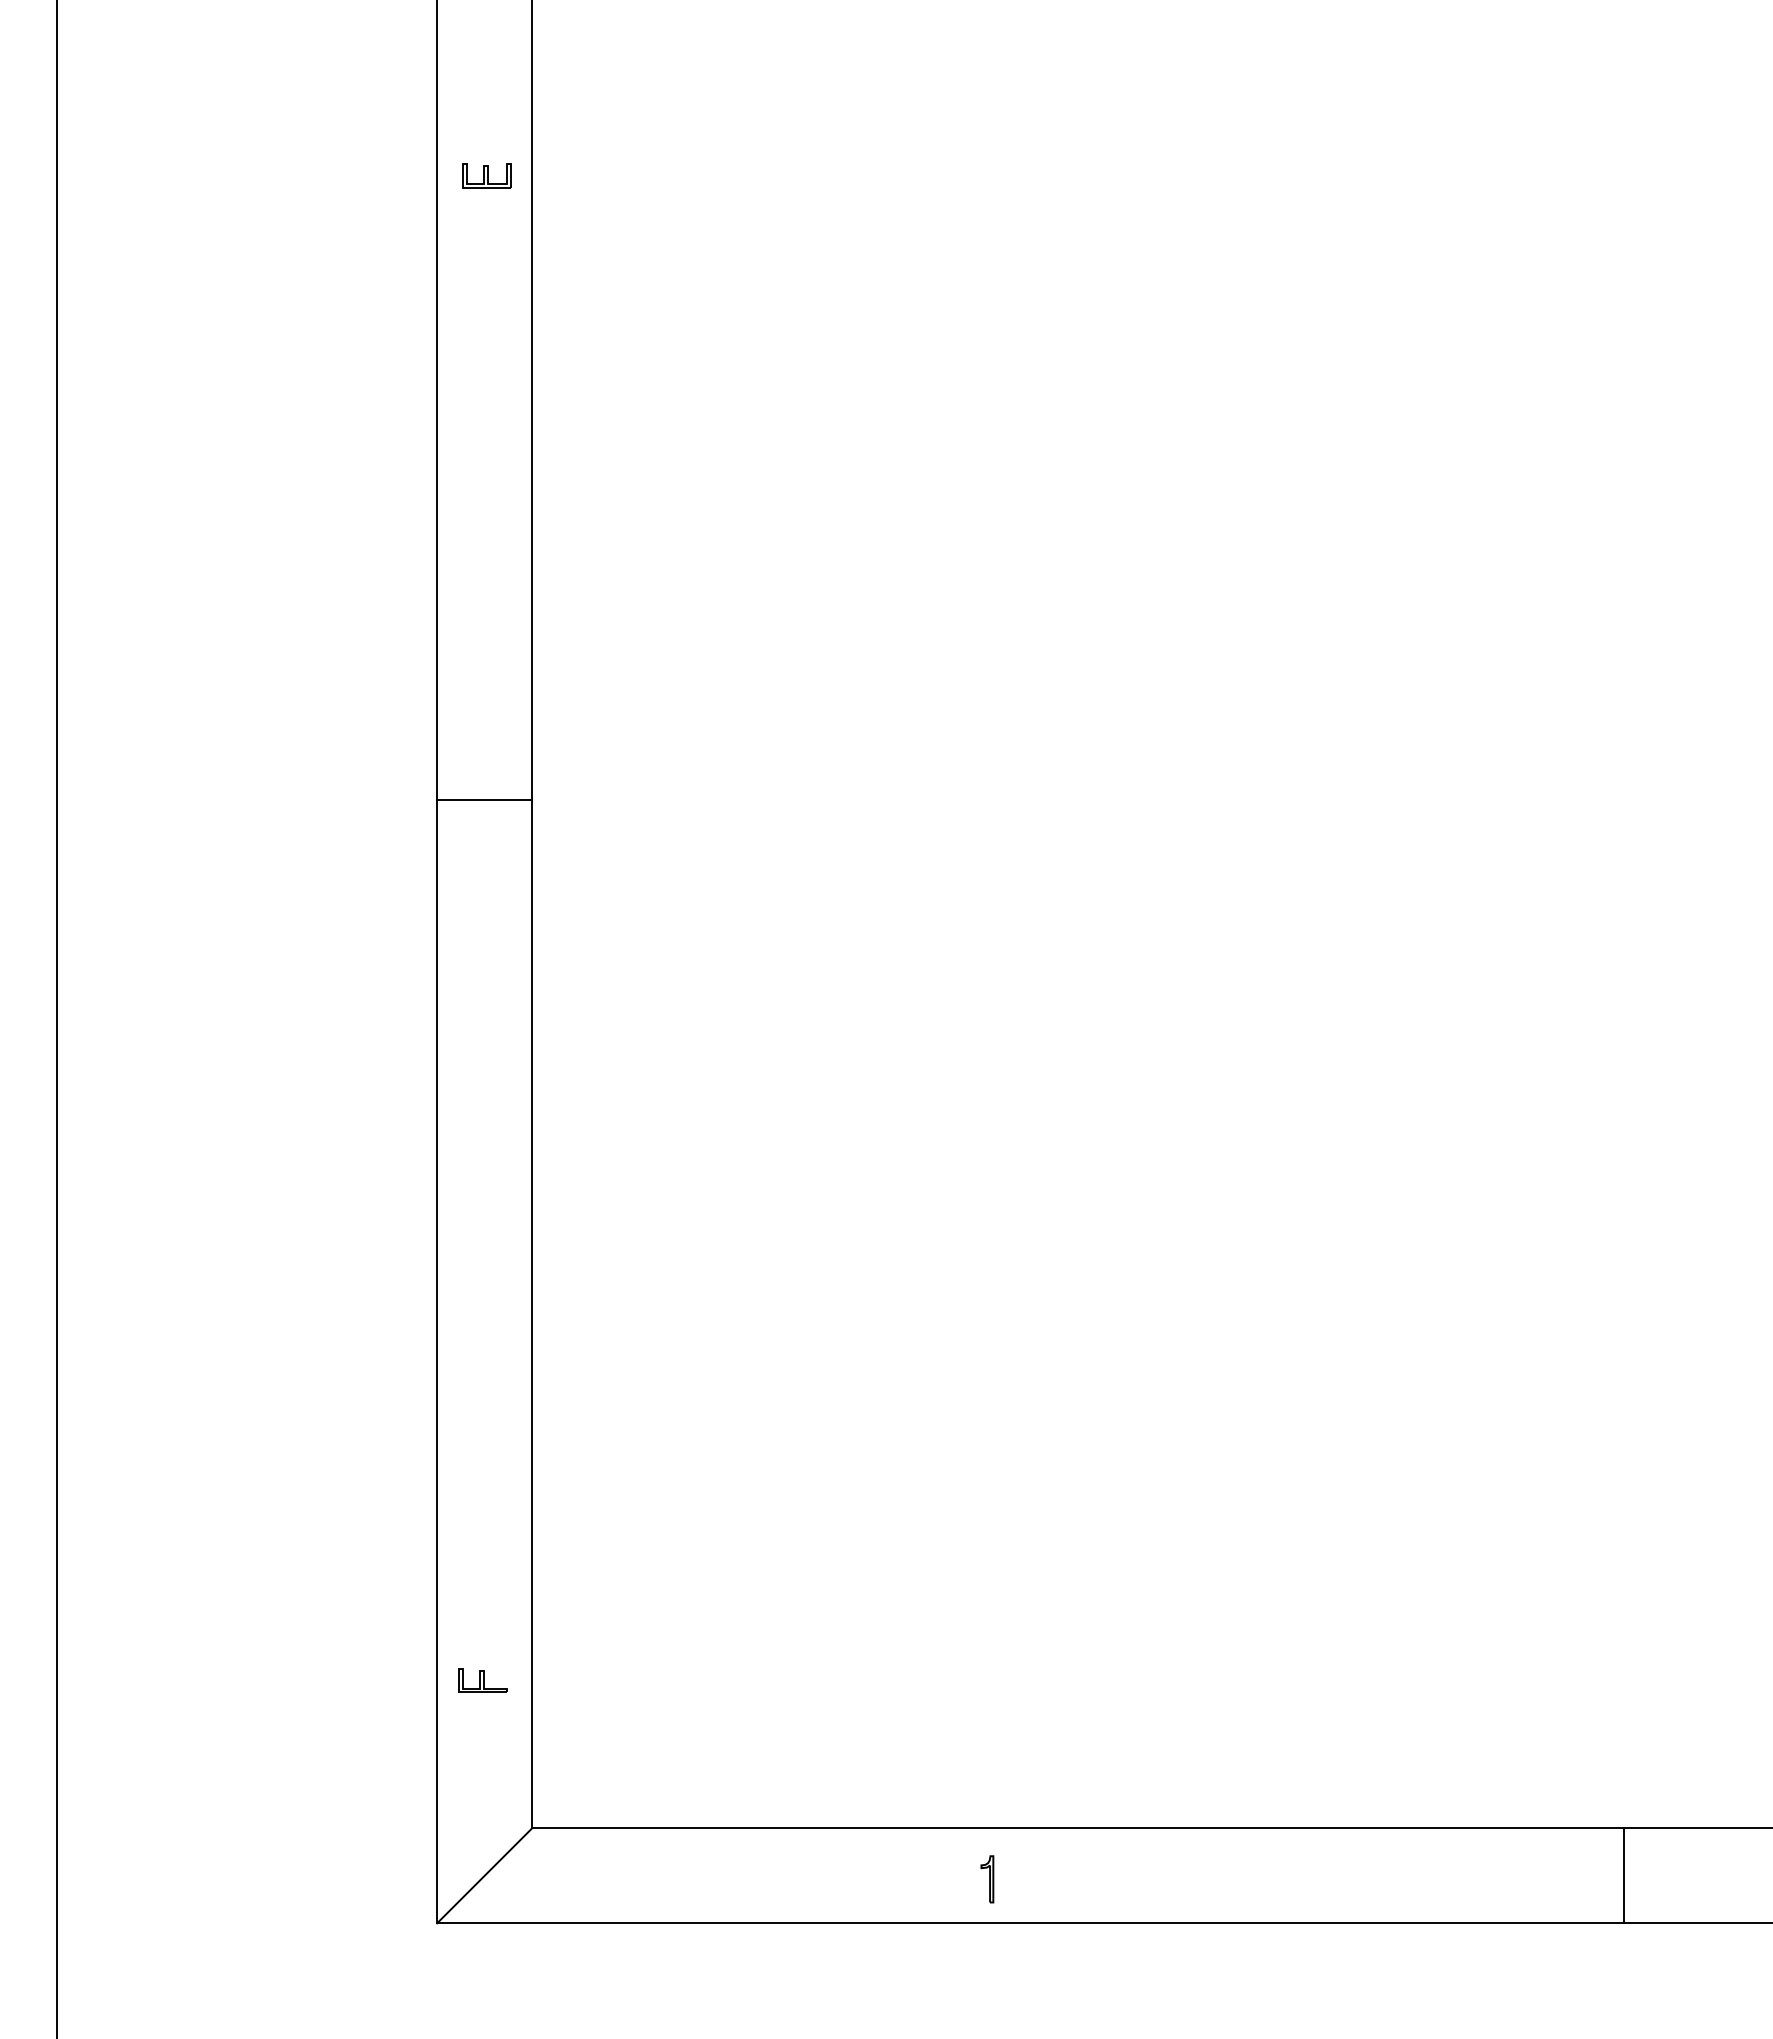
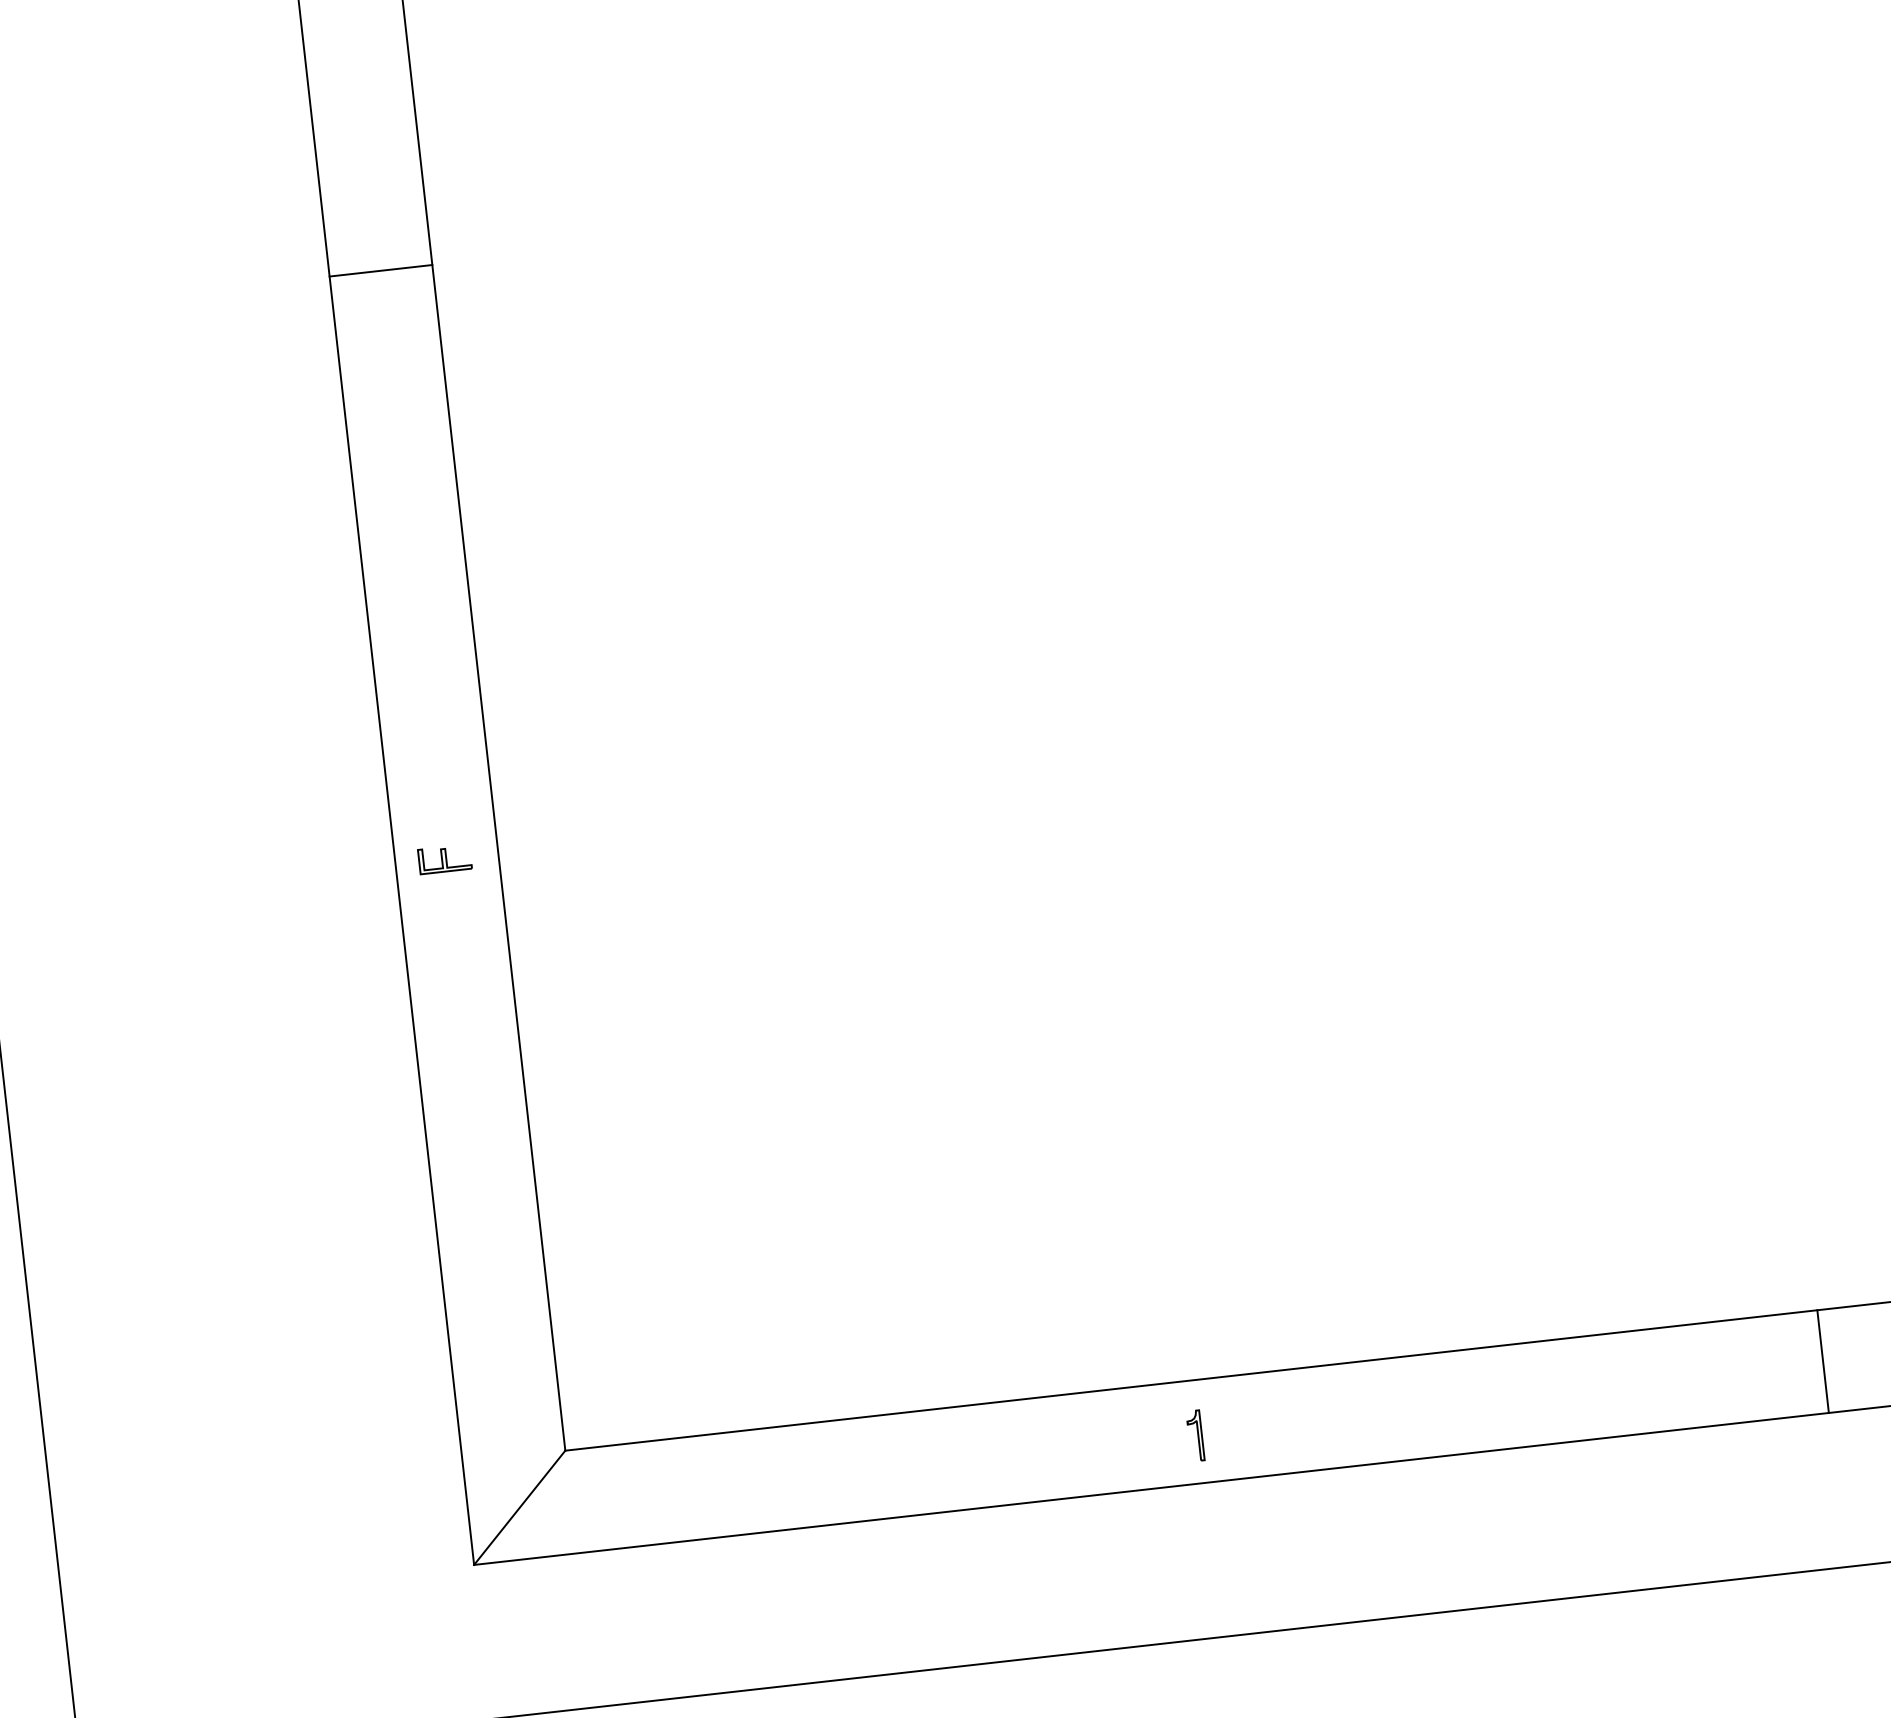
line: (484, 799) -> (380, 270), moved
part: (482, 1680) -> (444, 859), moved
line: (1624, 1875) -> (1823, 1361), moved
part: (987, 1879) -> (1195, 1436), moved

